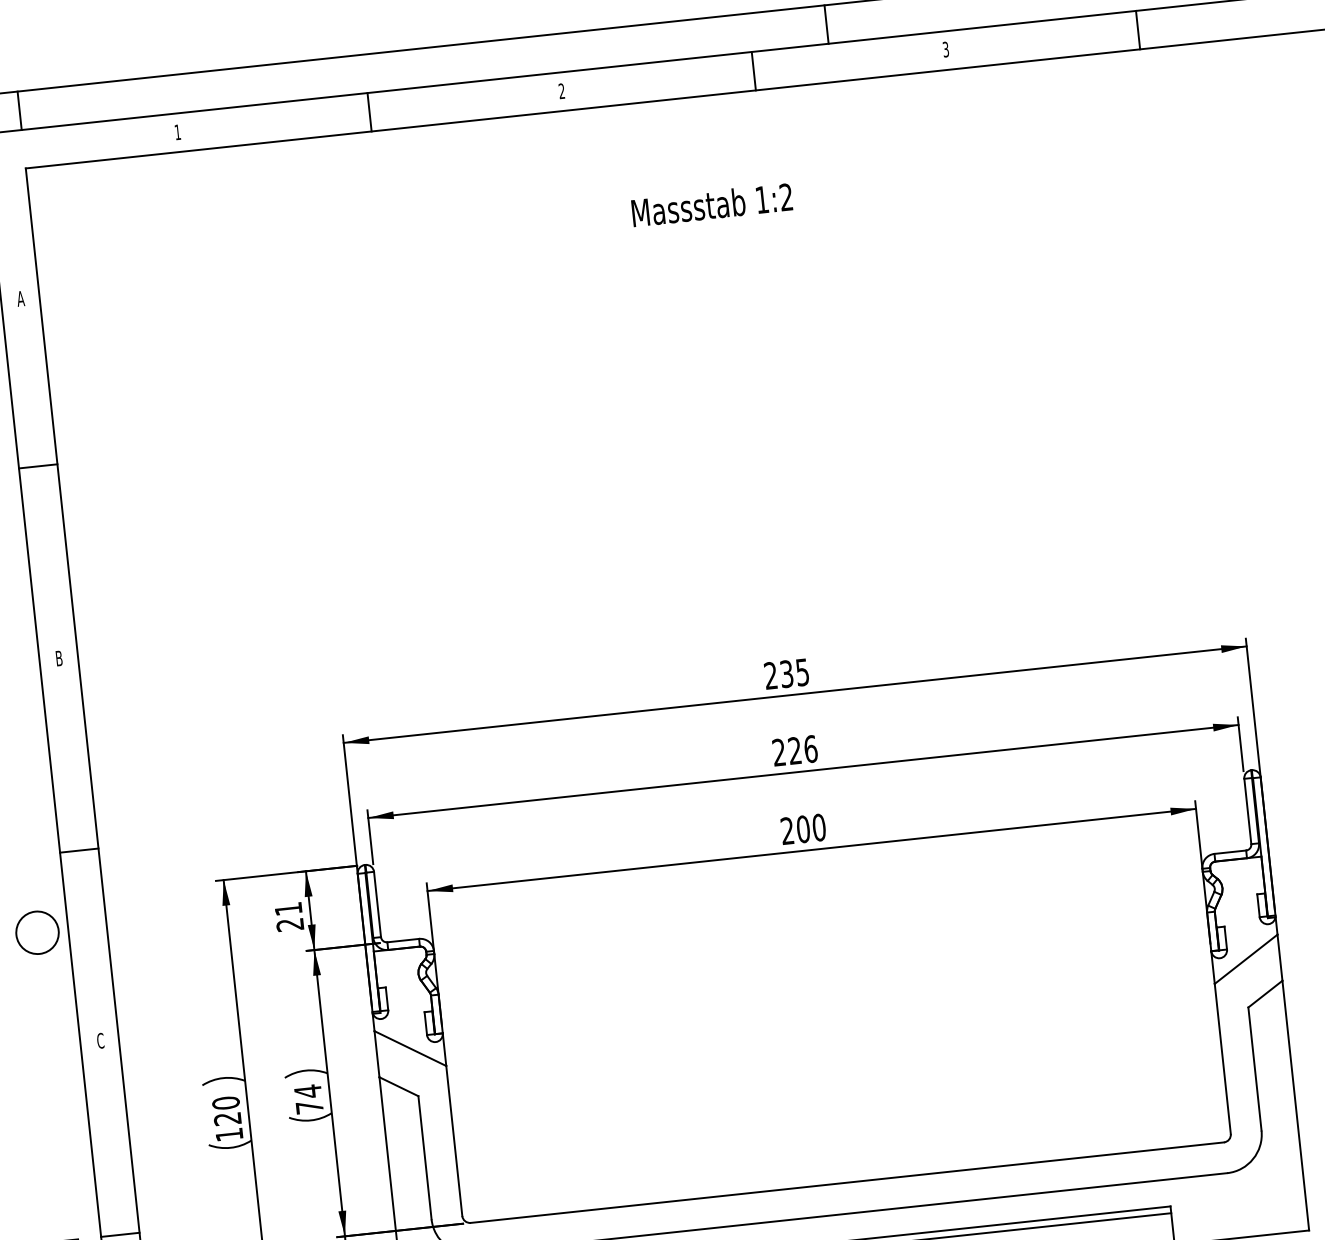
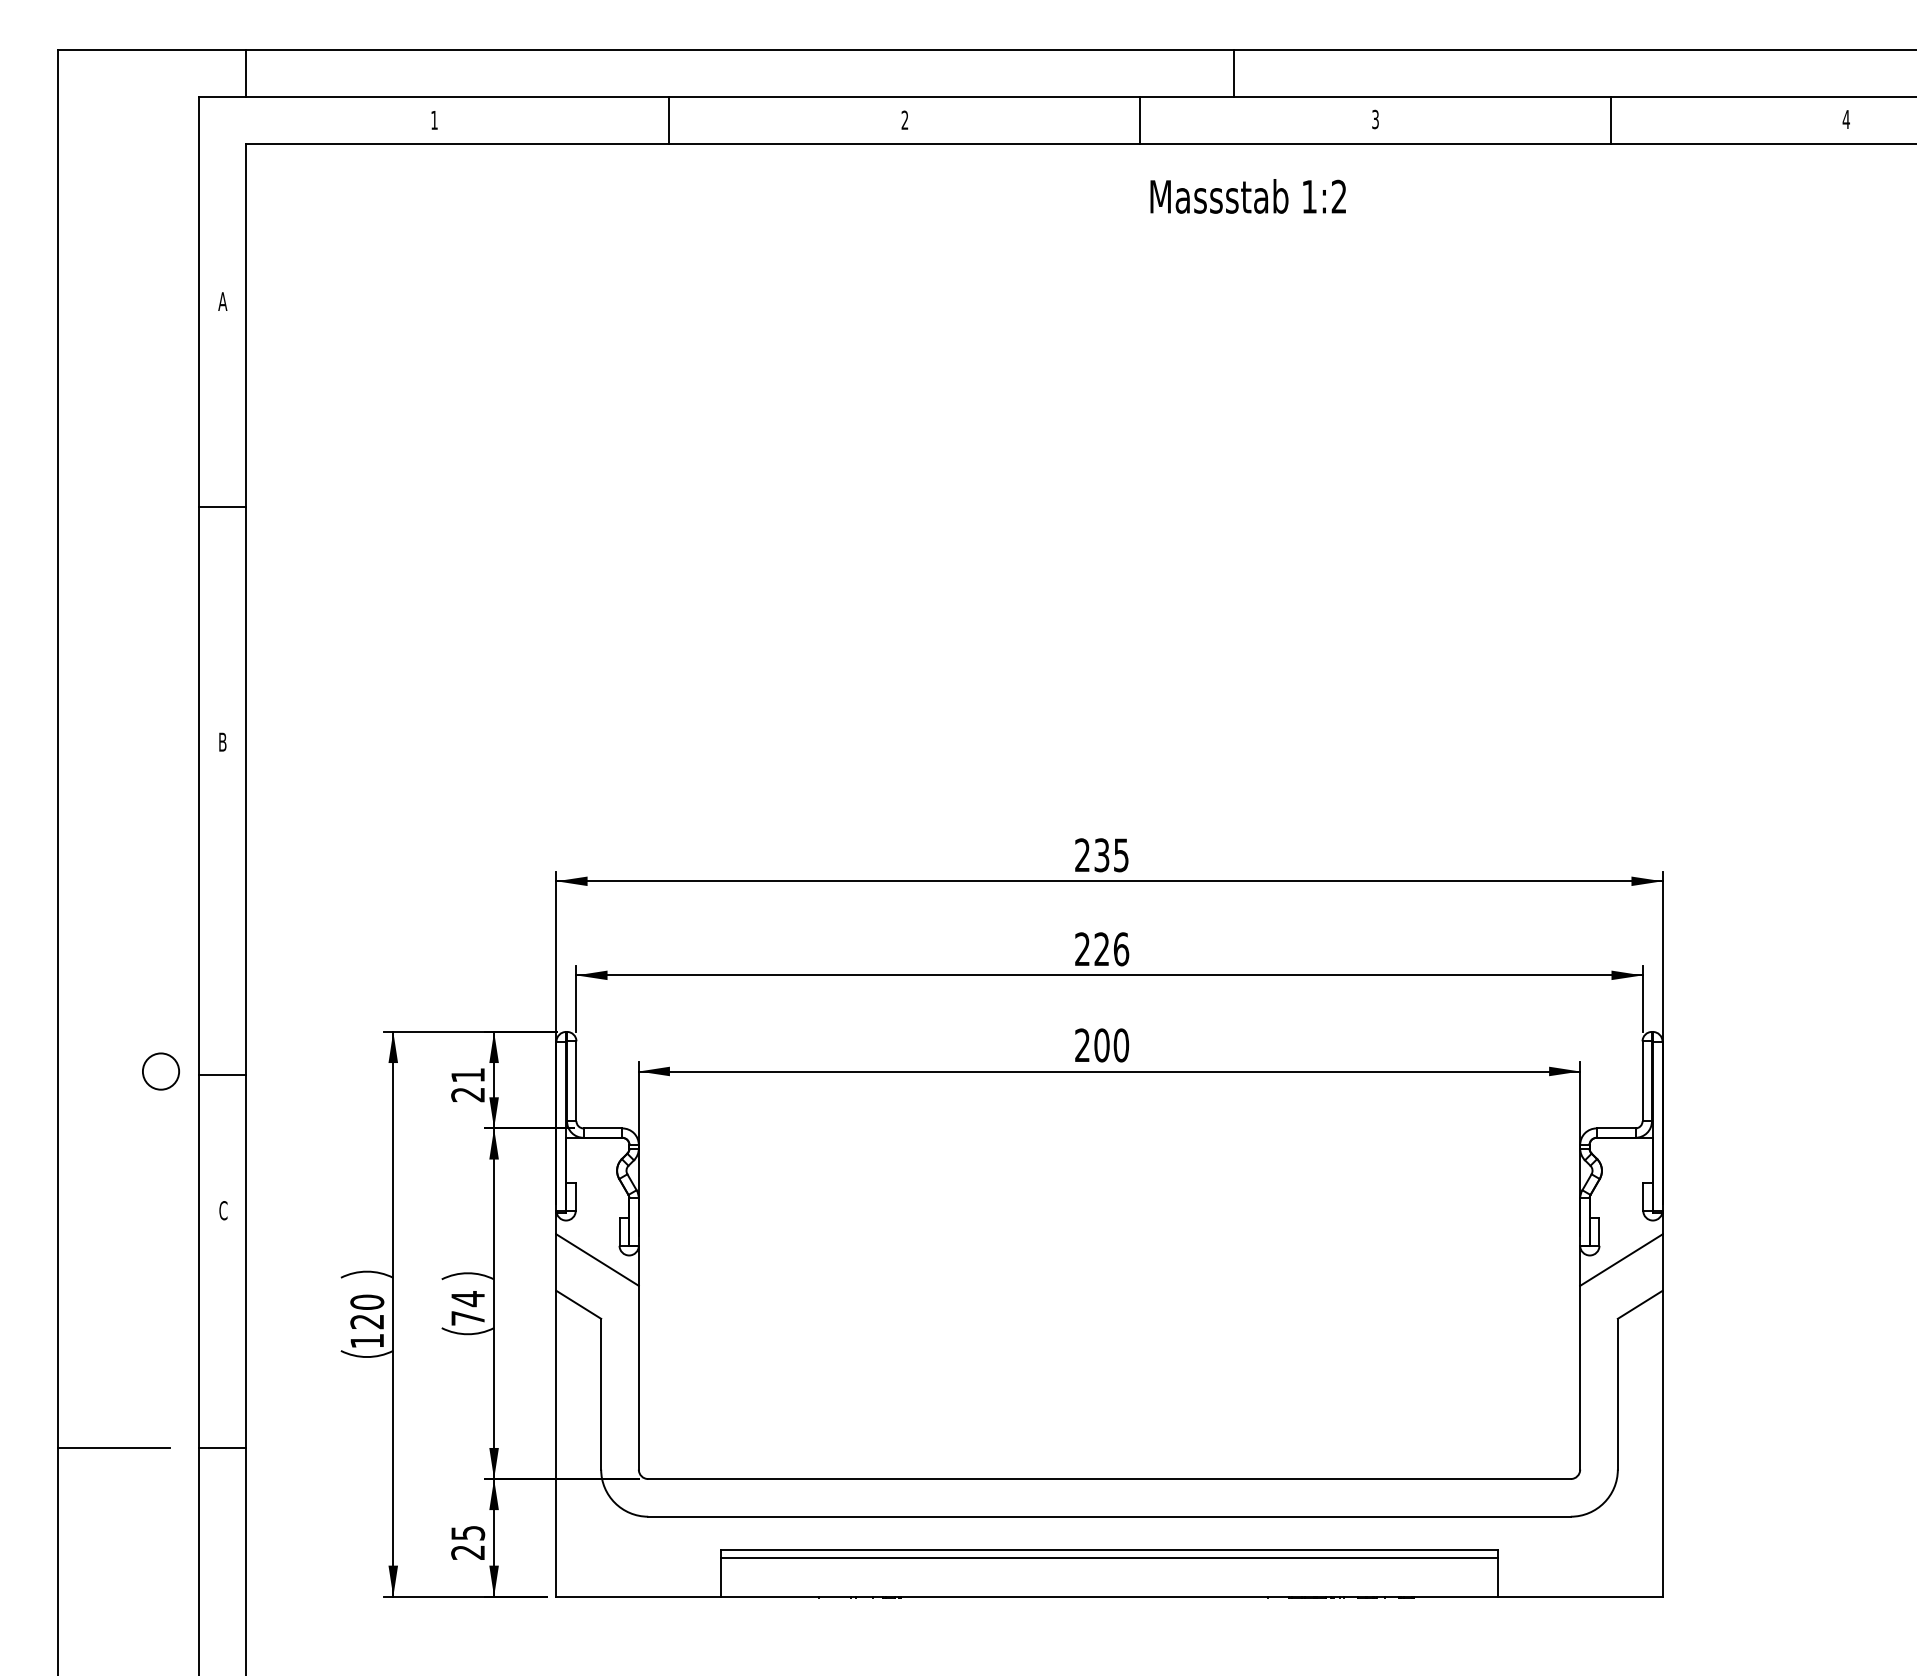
text: (711, 205) -> (1247, 196), moved
line: (78, 850) -> (221, 1075), moved
circle: (37, 932) -> (160, 1071), size x0.7

